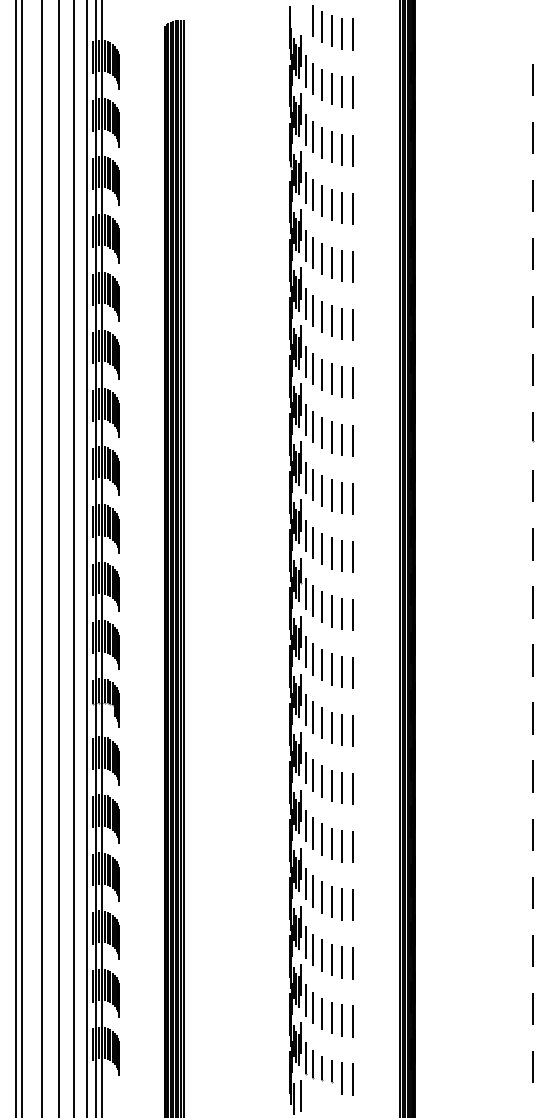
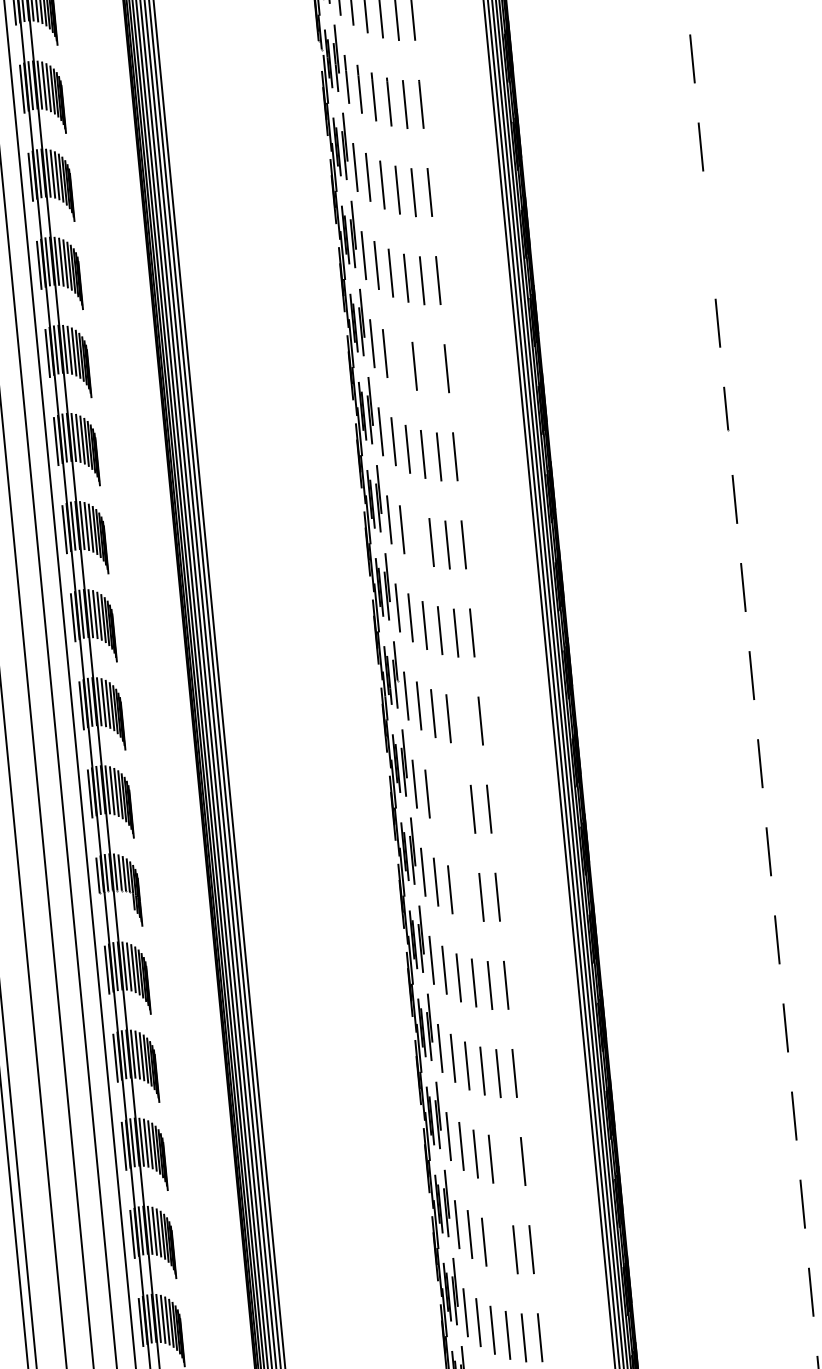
line: (532, 312) -> (709, 235), removed
line: (322, 374) -> (399, 360), removed
line: (342, 381) -> (431, 368), removed
line: (322, 491) -> (416, 537), removed
line: (341, 613) -> (463, 720), removed
line: (322, 665) -> (442, 801), removed
line: (331, 669) -> (456, 806), removed
line: (331, 727) -> (465, 894), removed
line: (341, 904) -> (506, 1161), removed
line: (331, 959) -> (499, 1246), removed

